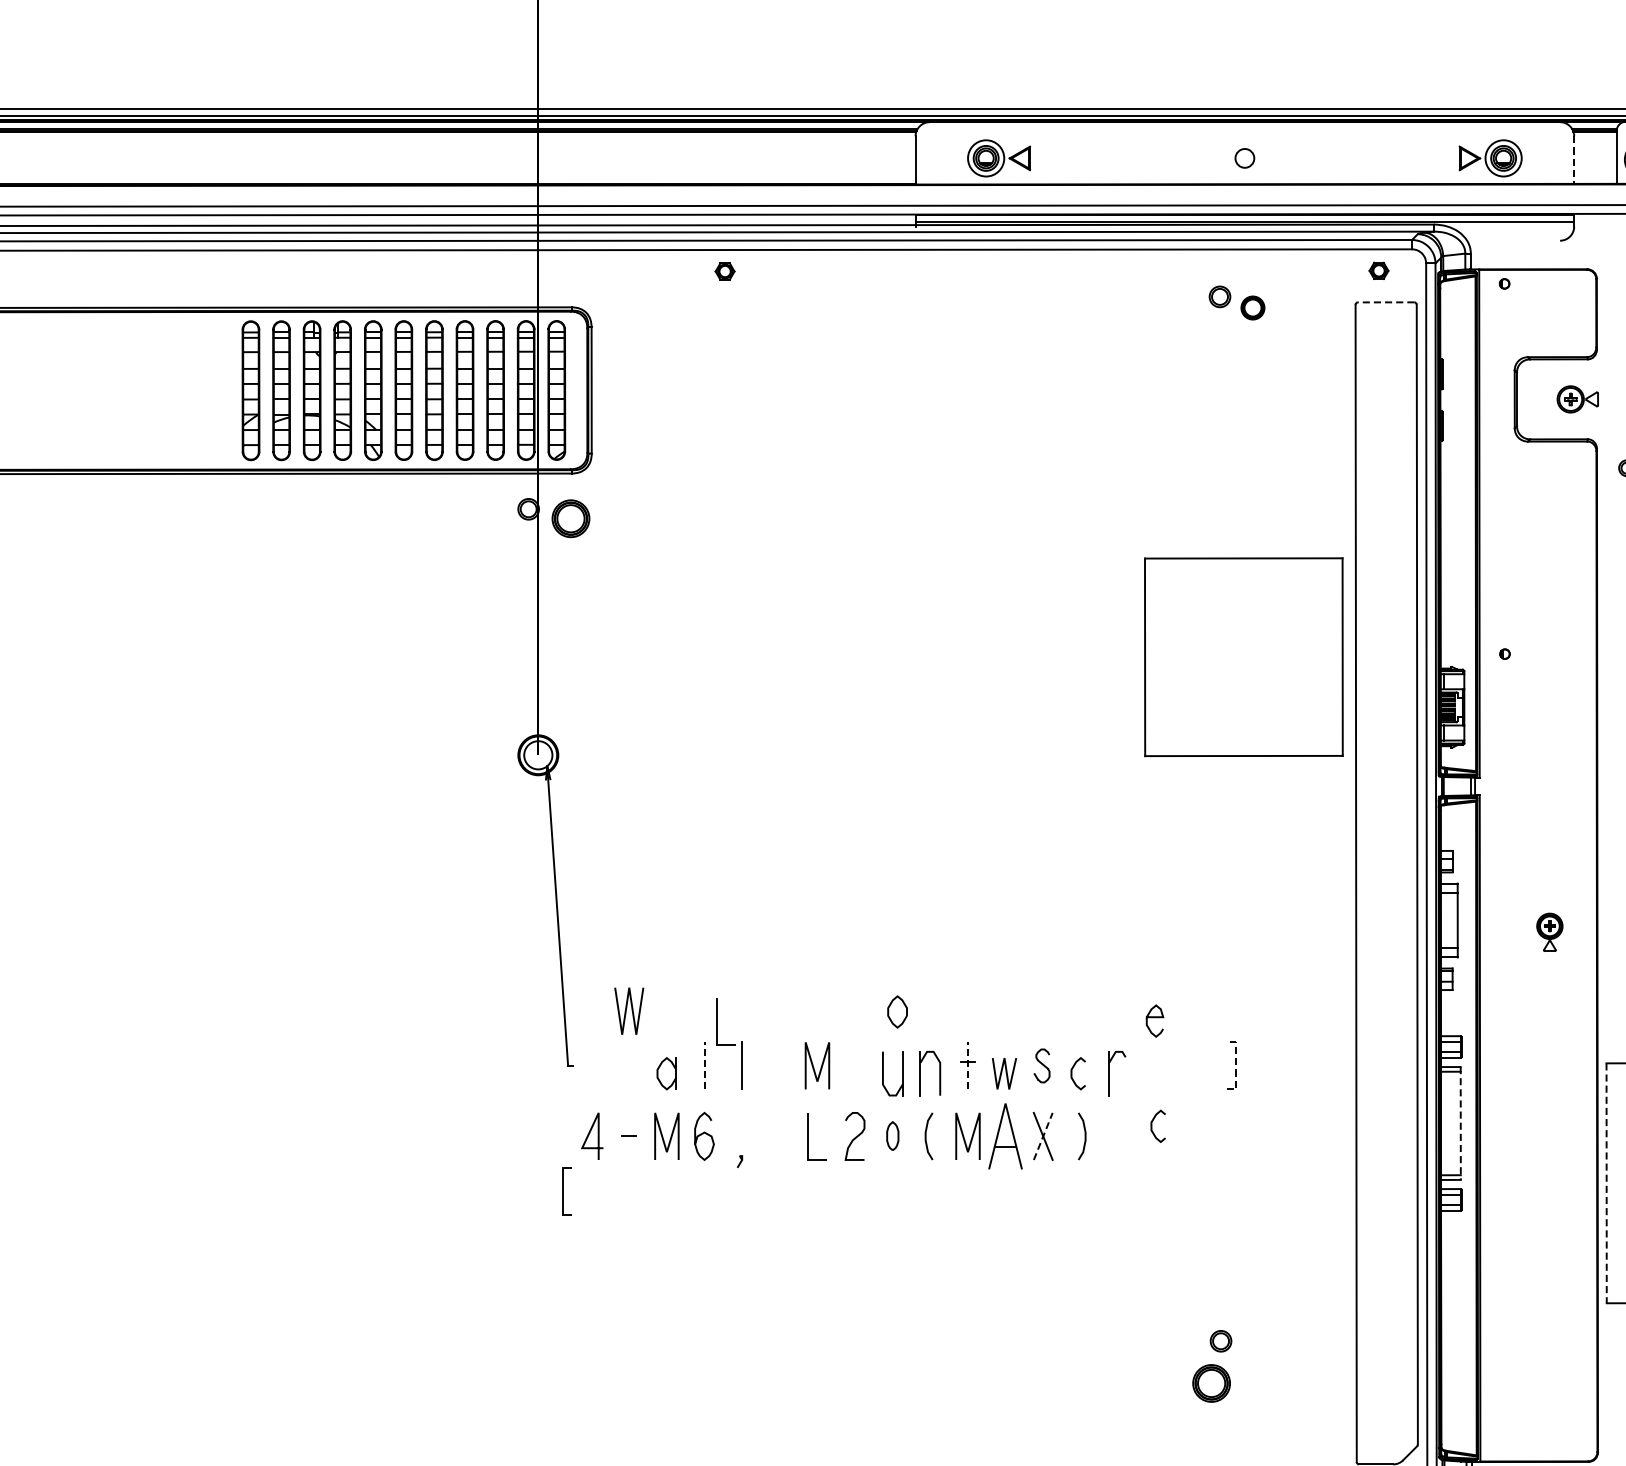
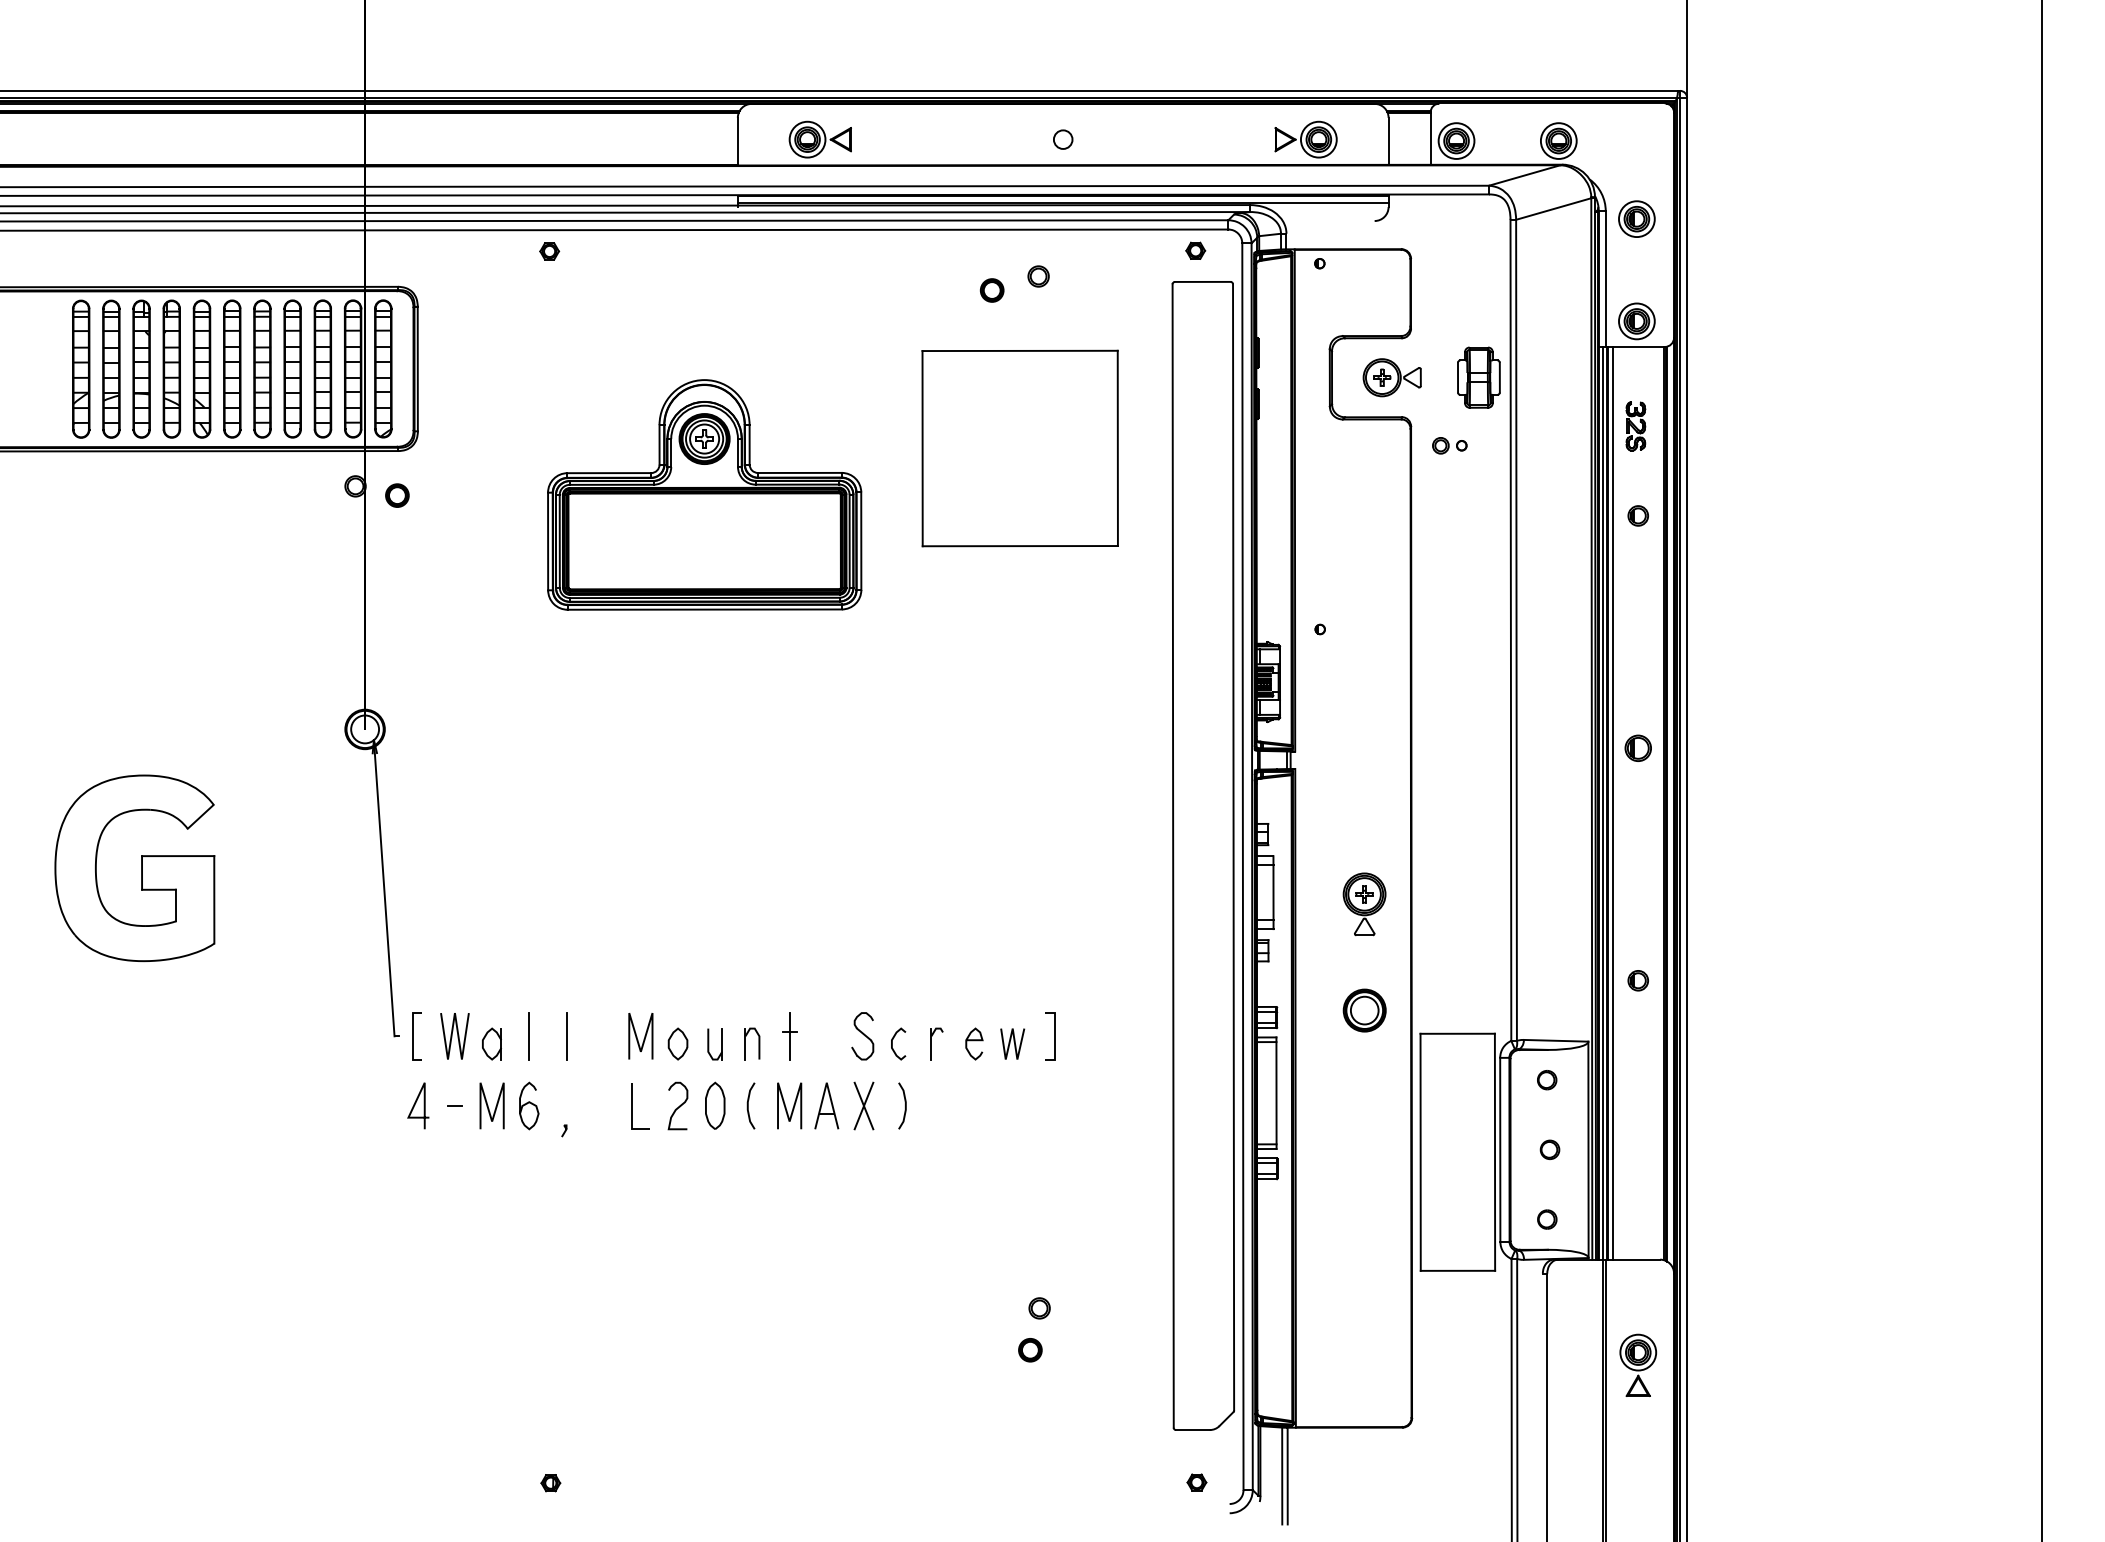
line: (1574, 160) -> (1388, 141), dashed -> solid
line: (1385, 301) -> (1202, 281), dashed -> solid
part: (1252, 308) -> (991, 290), moved
part: (1577, 399) -> (1391, 377), size x1.43
part: (881, 517) -> (704, 494), added
part: (571, 518) -> (397, 495), size x0.62
part: (1243, 657) -> (1019, 448), moved
part: (312, 896) -> (141, 868), added
part: (1549, 932) -> (1364, 904), size x1.67
line: (626, 1011) -> (452, 1036), moved
part: (897, 1011) -> (677, 1043), moved
curve: (1155, 1018) -> (974, 1041), moved
line: (717, 1021) -> (542, 992), removed
part: (1549, 1039) -> (1364, 1010), added
line: (704, 1065) -> (529, 1035), dashed -> solid
line: (967, 1065) -> (789, 1035), dashed -> solid
line: (1236, 1065) -> (1054, 1035), dashed -> solid
part: (1041, 1066) -> (862, 1036), size x1.43
line: (1005, 1072) -> (1013, 1042), moved
part: (930, 1073) -> (752, 1043), size x0.71
part: (1116, 1073) -> (936, 1043), size x0.71
part: (891, 1074) -> (714, 1044), size x0.71
line: (1460, 1123) -> (1276, 1093), dashed -> solid
curve: (1152, 1125) -> (971, 1095), removed
part: (892, 1135) -> (715, 1105), size x1.67
part: (1005, 1135) -> (826, 1105), size x0.71
line: (1043, 1135) -> (864, 1105), dashed -> solid
line: (1606, 1183) -> (1420, 1152), dashed -> solid
line: (563, 1191) -> (413, 1036), moved
part: (1211, 1383) -> (1030, 1350), size x0.62

